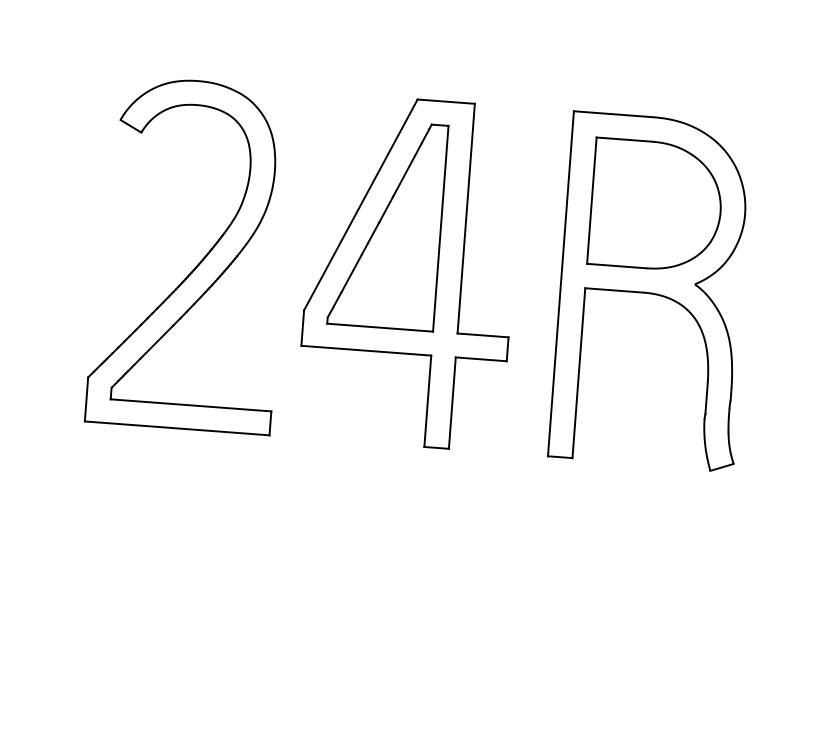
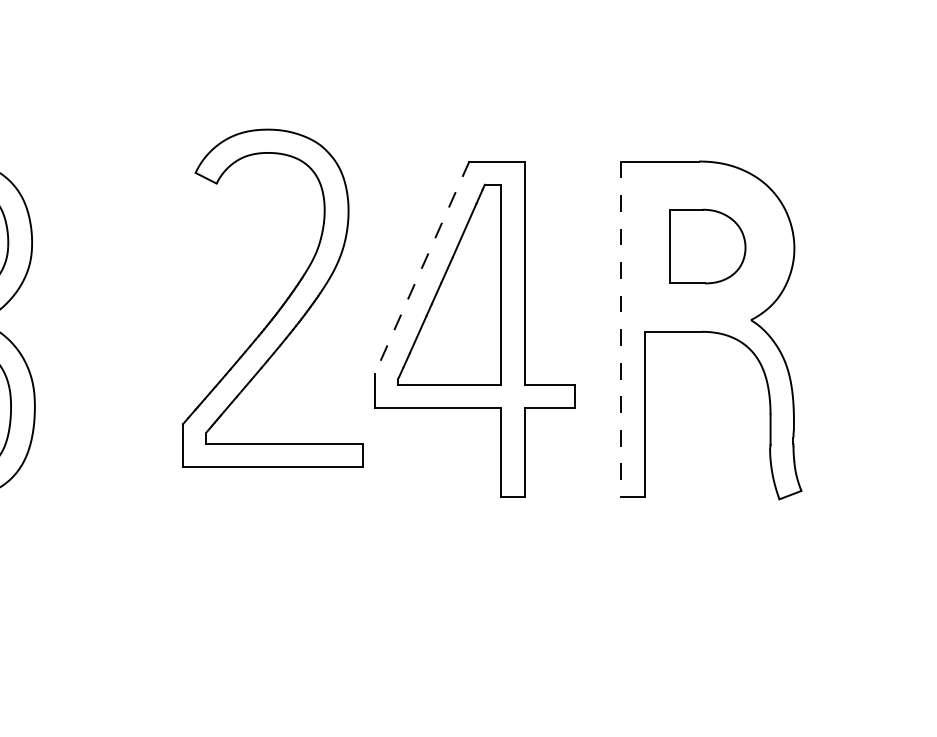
line: (360, 205) -> (421, 268), solid -> dashed
part: (655, 205) -> (707, 246), size x0.6
part: (198, 262) -> (281, 305), moved
line: (561, 284) -> (621, 329), solid -> dashed

